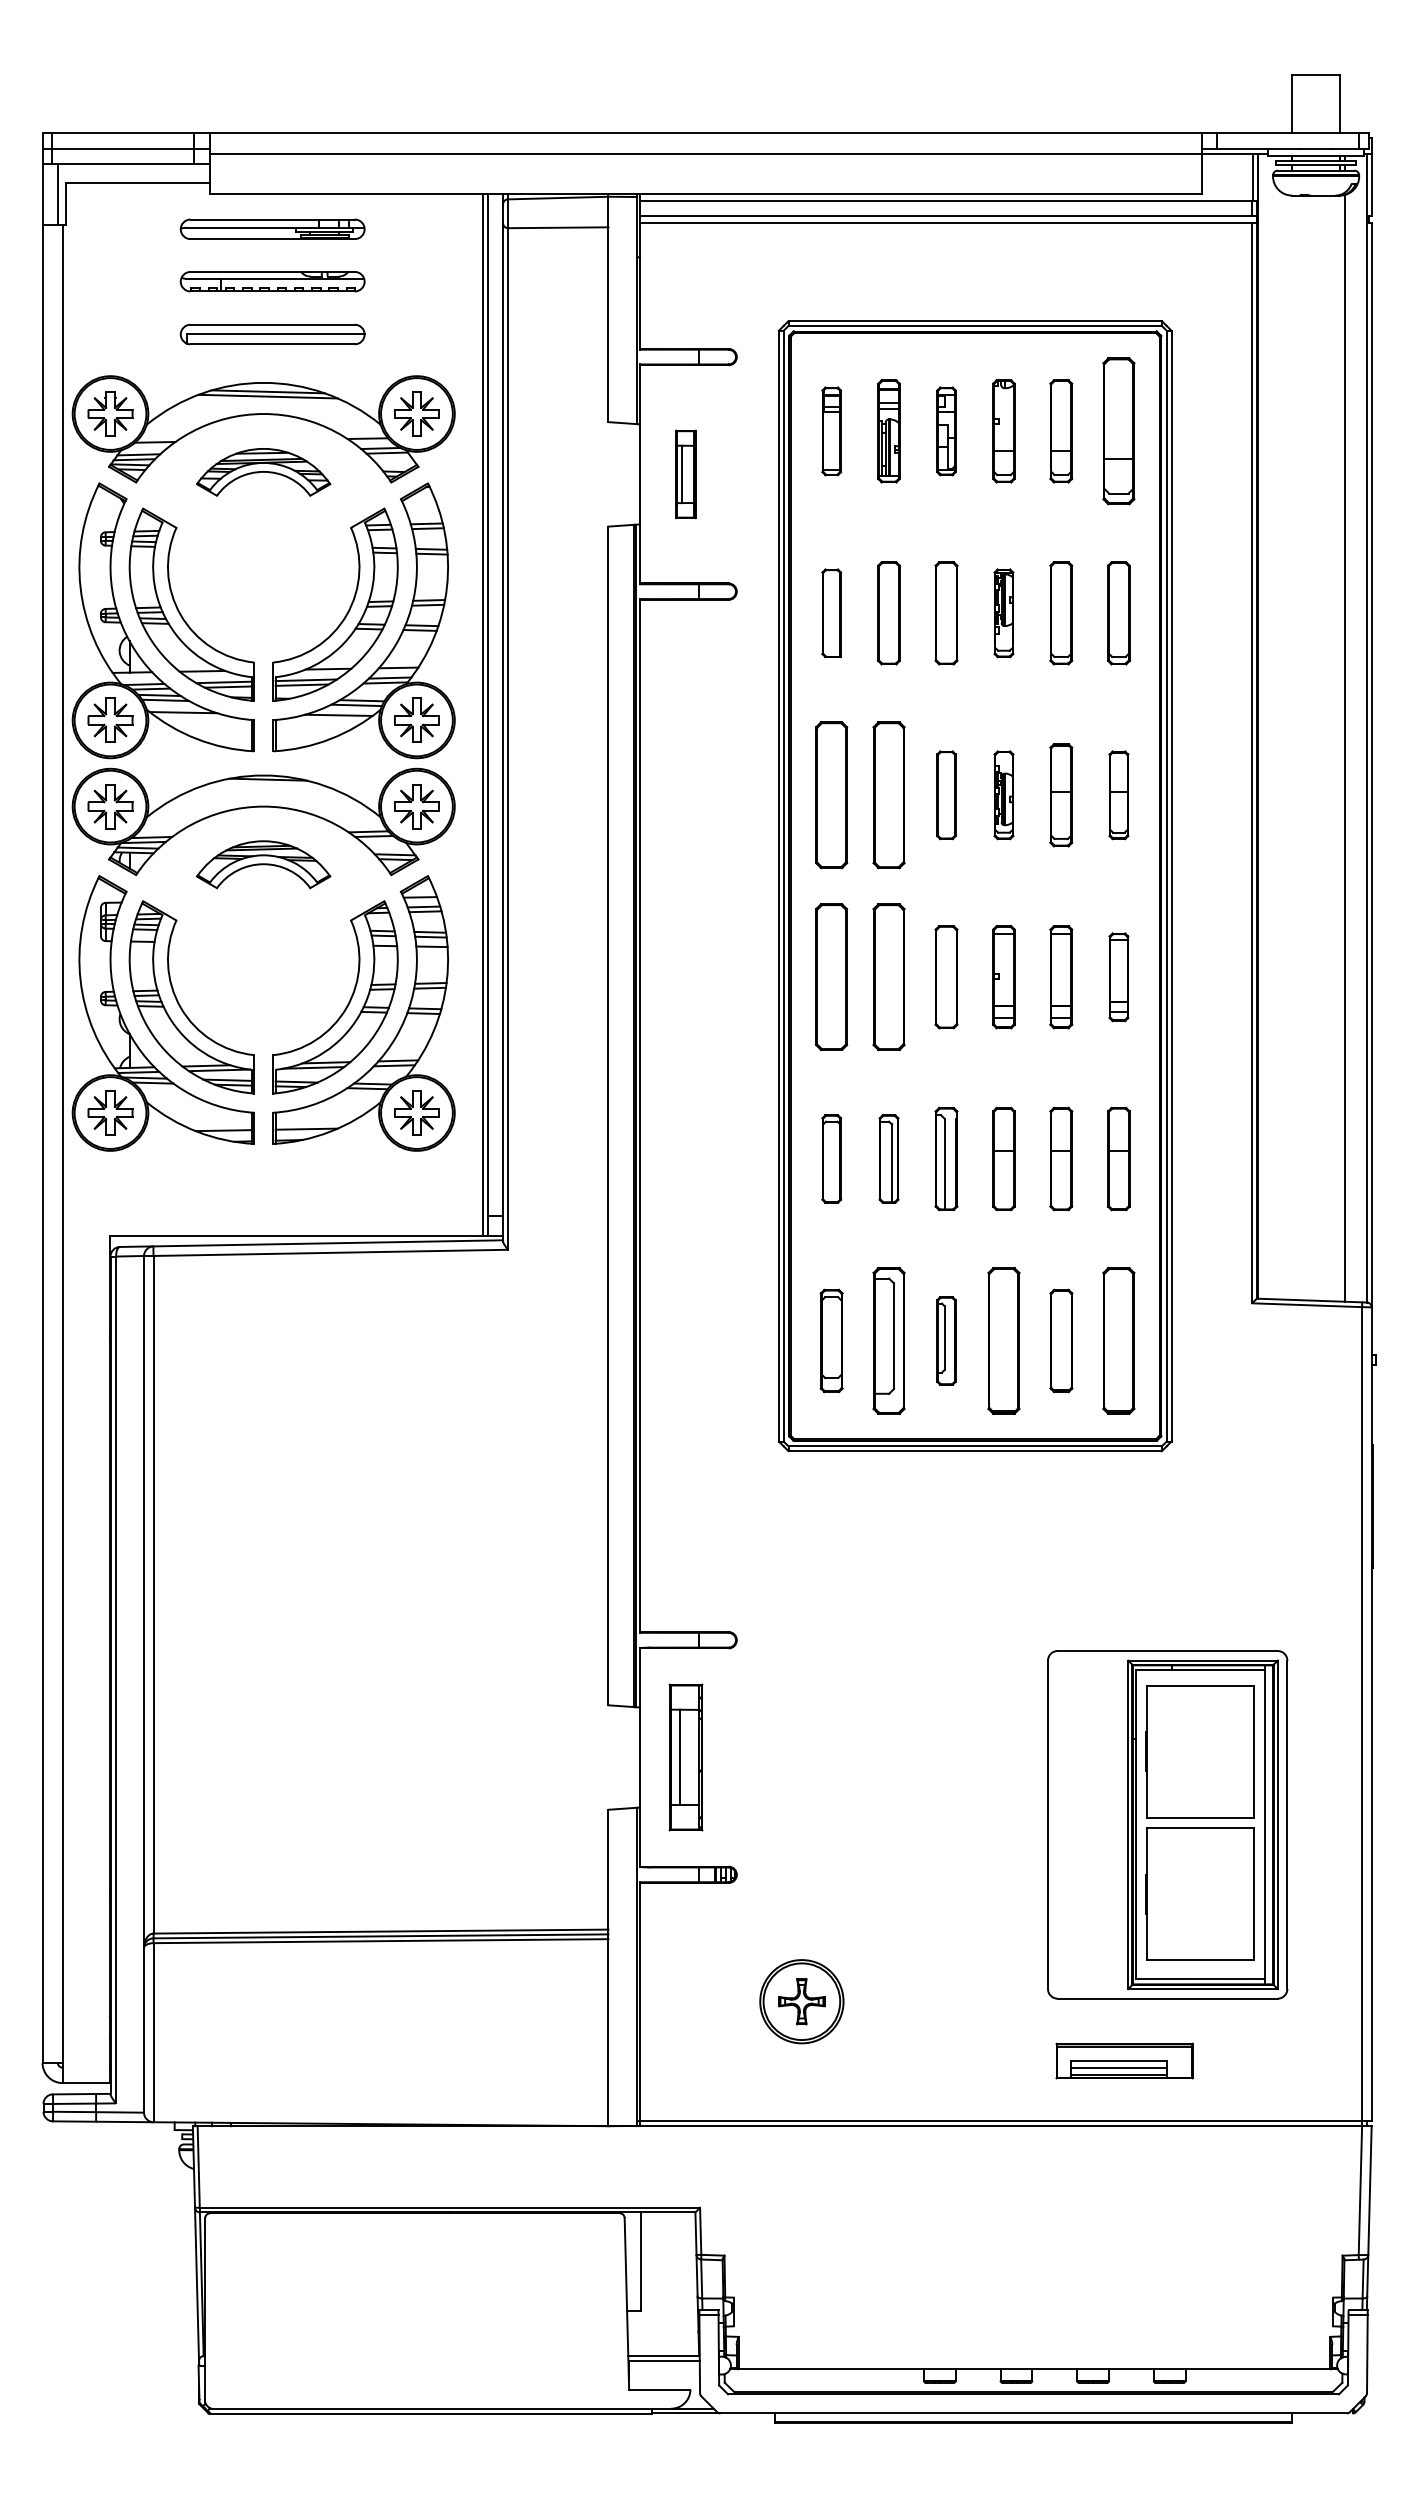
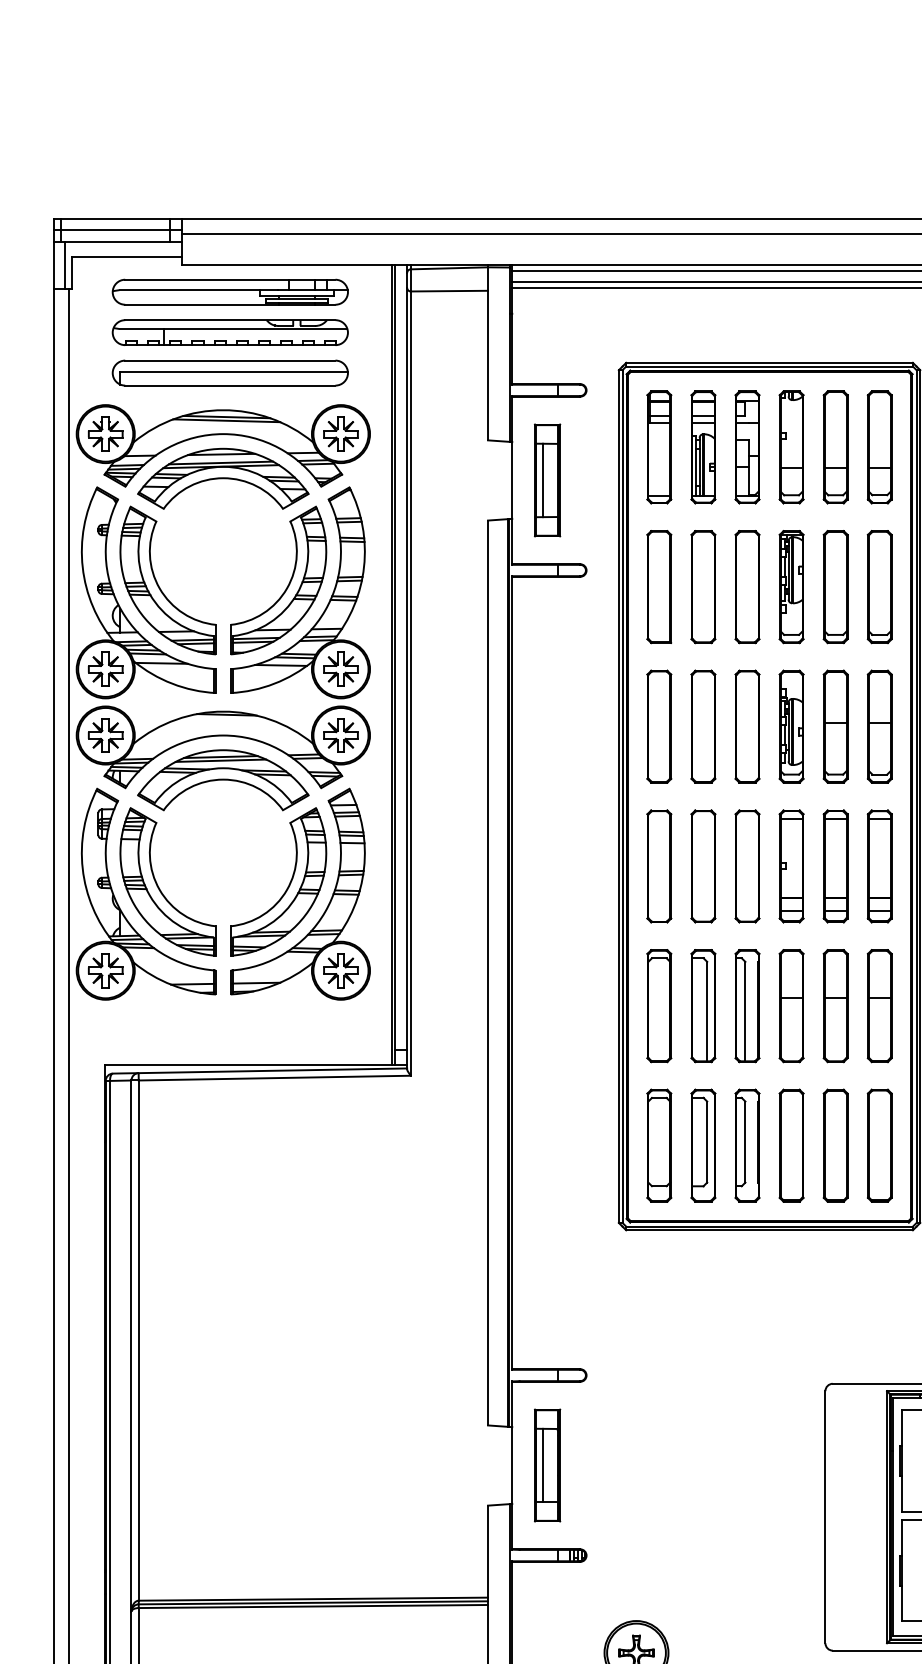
part: (272, 229) -> (230, 292), size x1.67
part: (272, 281) -> (230, 332), size x1.67
part: (272, 334) -> (230, 373), size x1.67
part: (831, 431) -> (659, 447), size x1.67
part: (888, 431) -> (702, 447), size x1.43
part: (946, 431) -> (747, 447), size x1.67
part: (1003, 431) -> (791, 447), size x1.43
part: (1060, 431) -> (835, 447), size x1.43
part: (263, 472) -> (223, 479), size x1.67
part: (685, 474) -> (547, 480), size x1.67
part: (831, 613) -> (659, 587), size x1.67
part: (888, 613) -> (702, 587), size x1.43
part: (946, 613) -> (747, 587), size x1.43
part: (1003, 613) -> (791, 587), size x1.67
part: (1060, 613) -> (835, 587), size x1.43
part: (1118, 613) -> (879, 587), size x1.43
part: (946, 795) -> (747, 726), size x1.67
part: (1003, 795) -> (791, 726), size x1.67
part: (1060, 795) -> (835, 726), size x1.43
part: (1118, 795) -> (879, 726), size x1.67
part: (263, 864) -> (223, 779), size x1.67
part: (946, 977) -> (747, 866), size x1.43
part: (1003, 977) -> (791, 866), size x1.43
part: (1060, 977) -> (835, 866), size x1.43
part: (1118, 977) -> (879, 866), size x1.67
part: (831, 1158) -> (659, 1005), size x1.67
part: (888, 1158) -> (702, 1005), size x1.67
part: (946, 1158) -> (747, 1005), size x1.43
part: (1003, 1158) -> (791, 1005), size x1.43
part: (1060, 1158) -> (835, 1005), size x1.43
part: (1118, 1158) -> (879, 1005), size x1.43
part: (831, 1340) -> (659, 1145), size x1.43
part: (946, 1340) -> (747, 1145), size x1.67
part: (1061, 1340) -> (835, 1145), size x1.43

